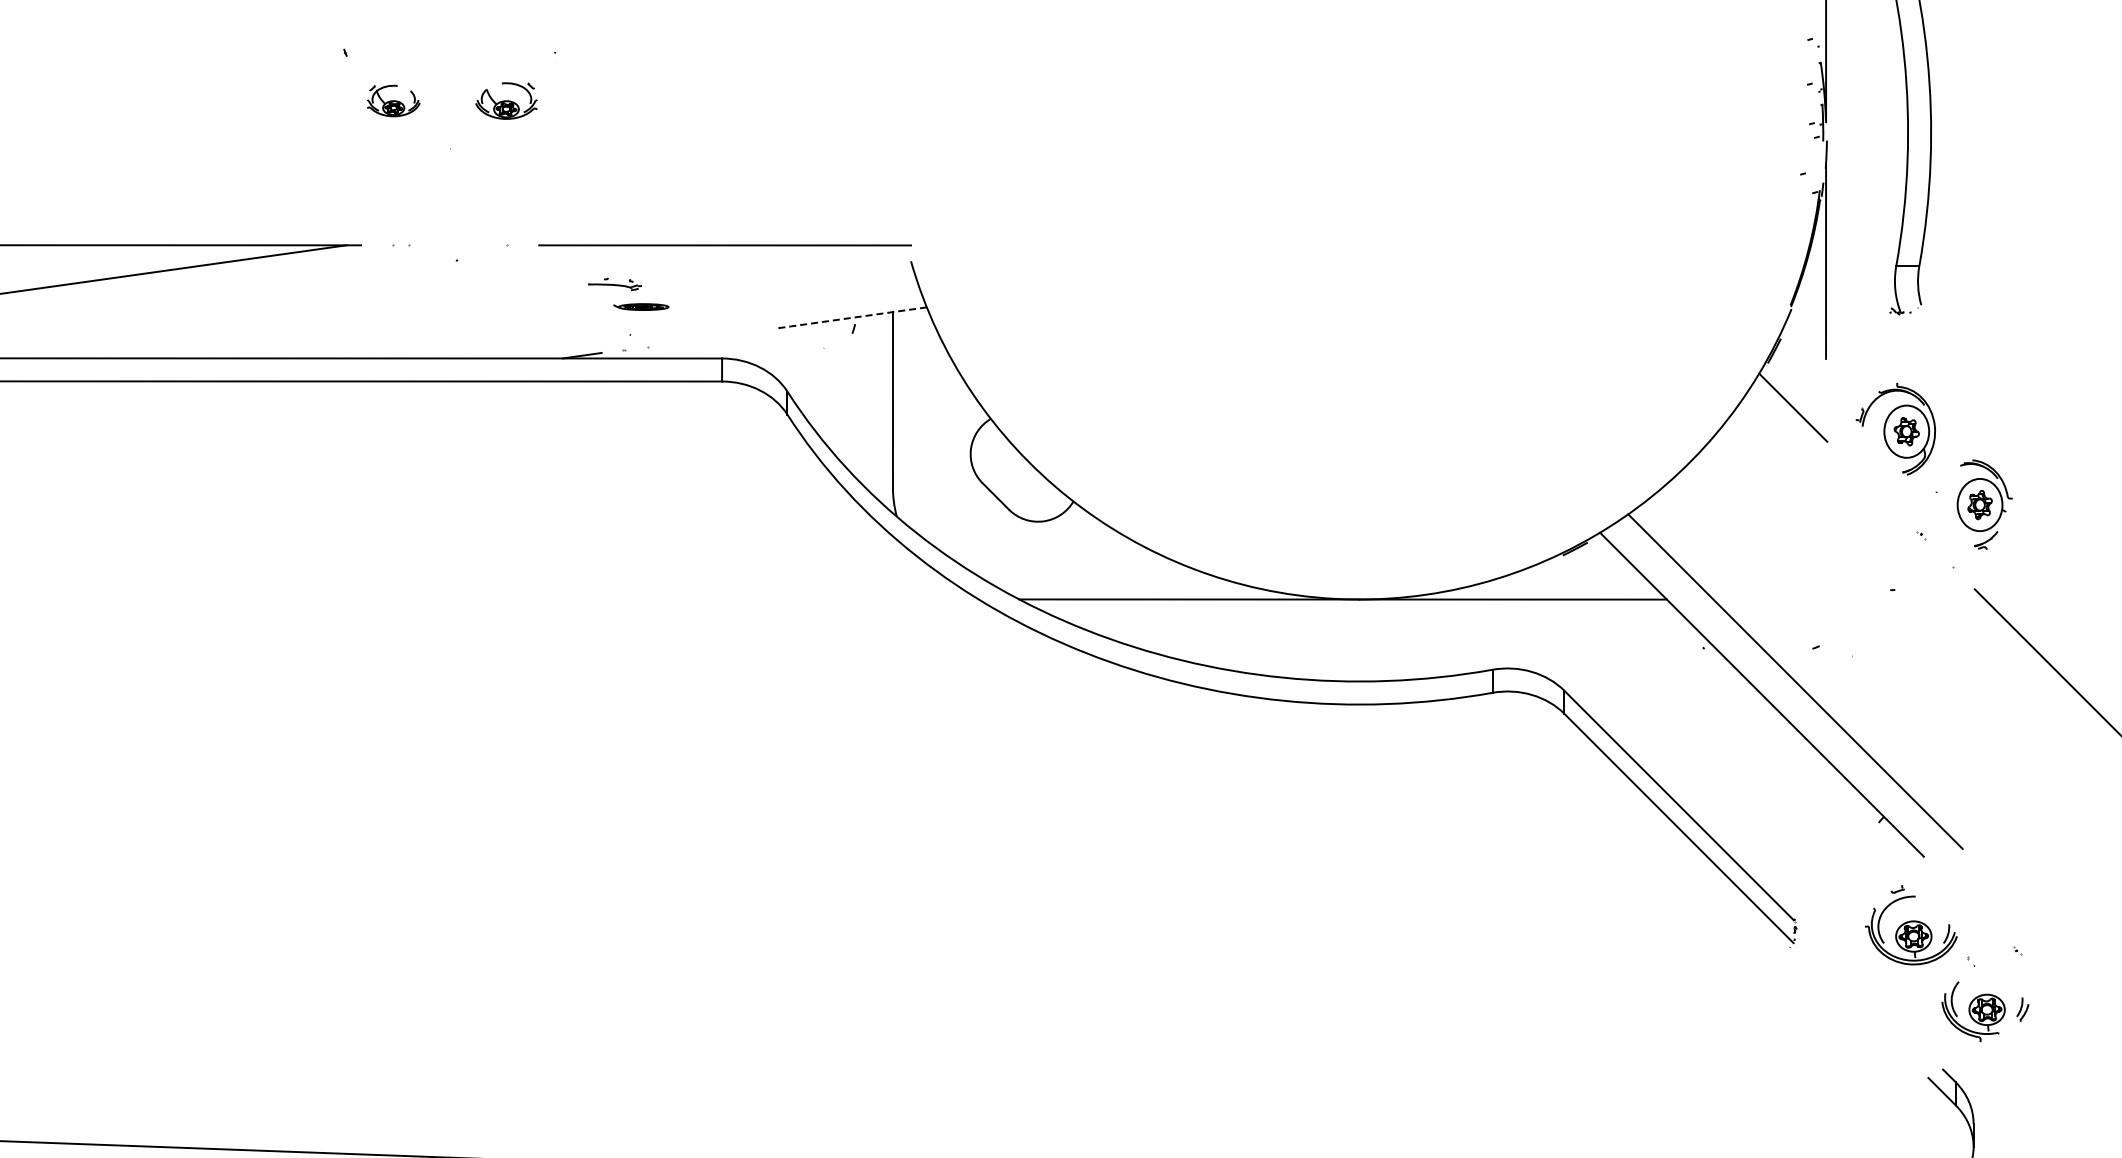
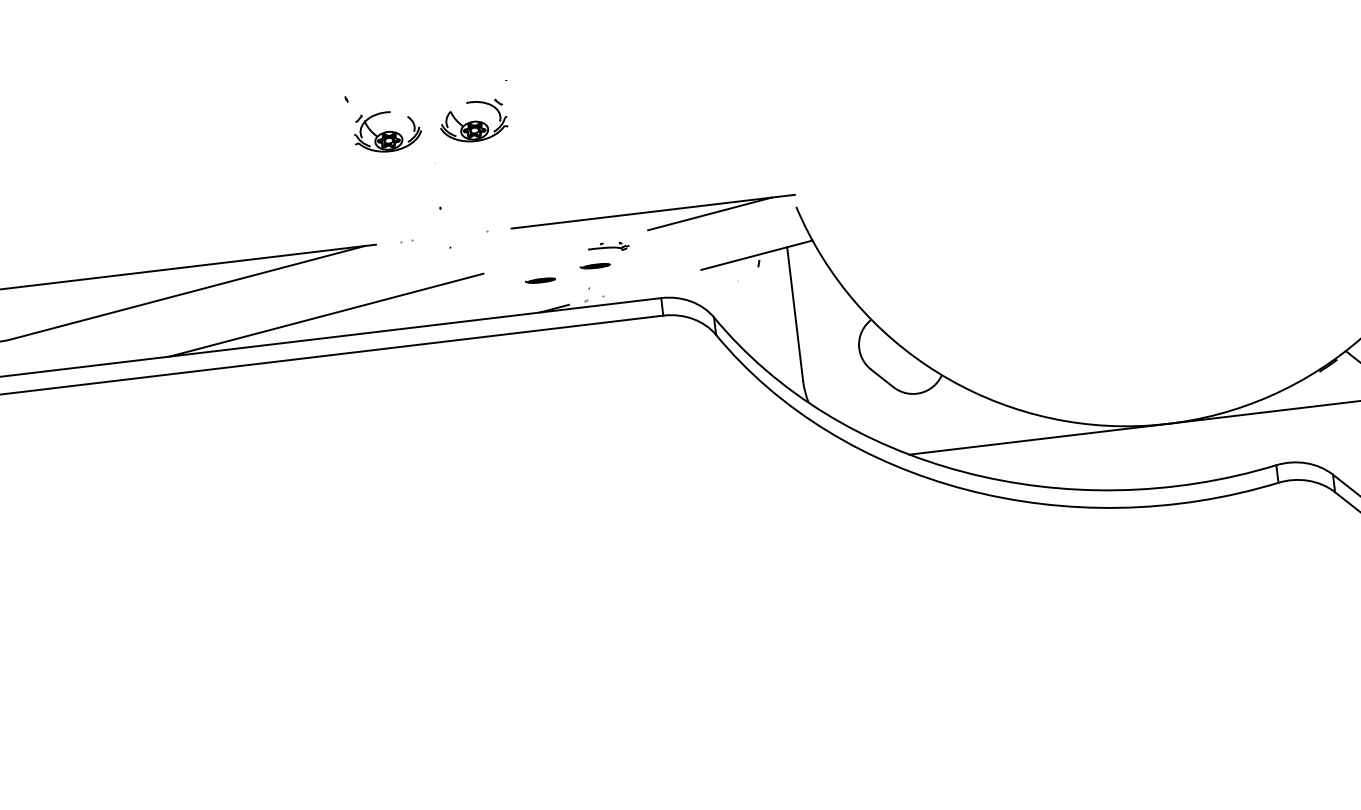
part: (393, 100) -> (387, 131), size x1.67
part: (506, 100) -> (473, 121), size x1.43
line: (798, 256) -> (710, 213), added
part: (615, 284) -> (609, 247), moved
part: (641, 307) -> (595, 266), size x0.71
part: (568, 317) -> (540, 280), added
line: (852, 317) -> (756, 255), dashed -> solid
line: (285, 328) -> (325, 314), added

